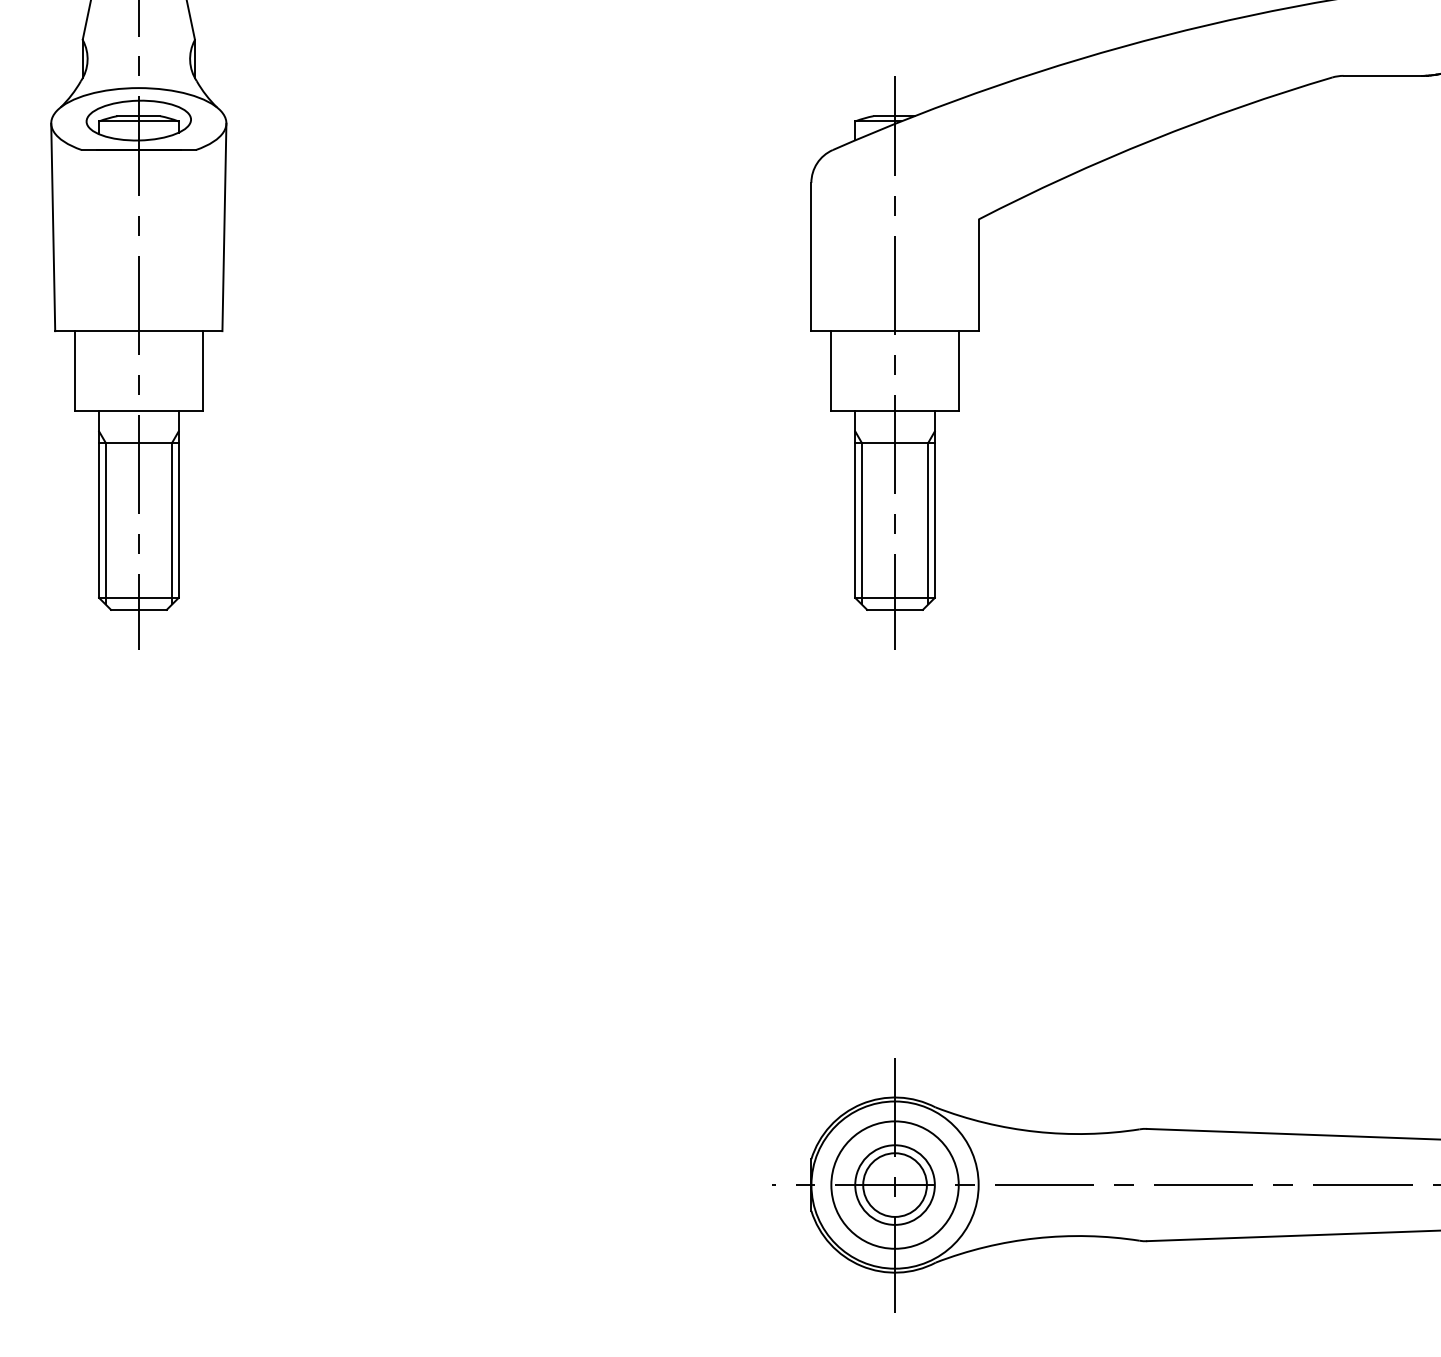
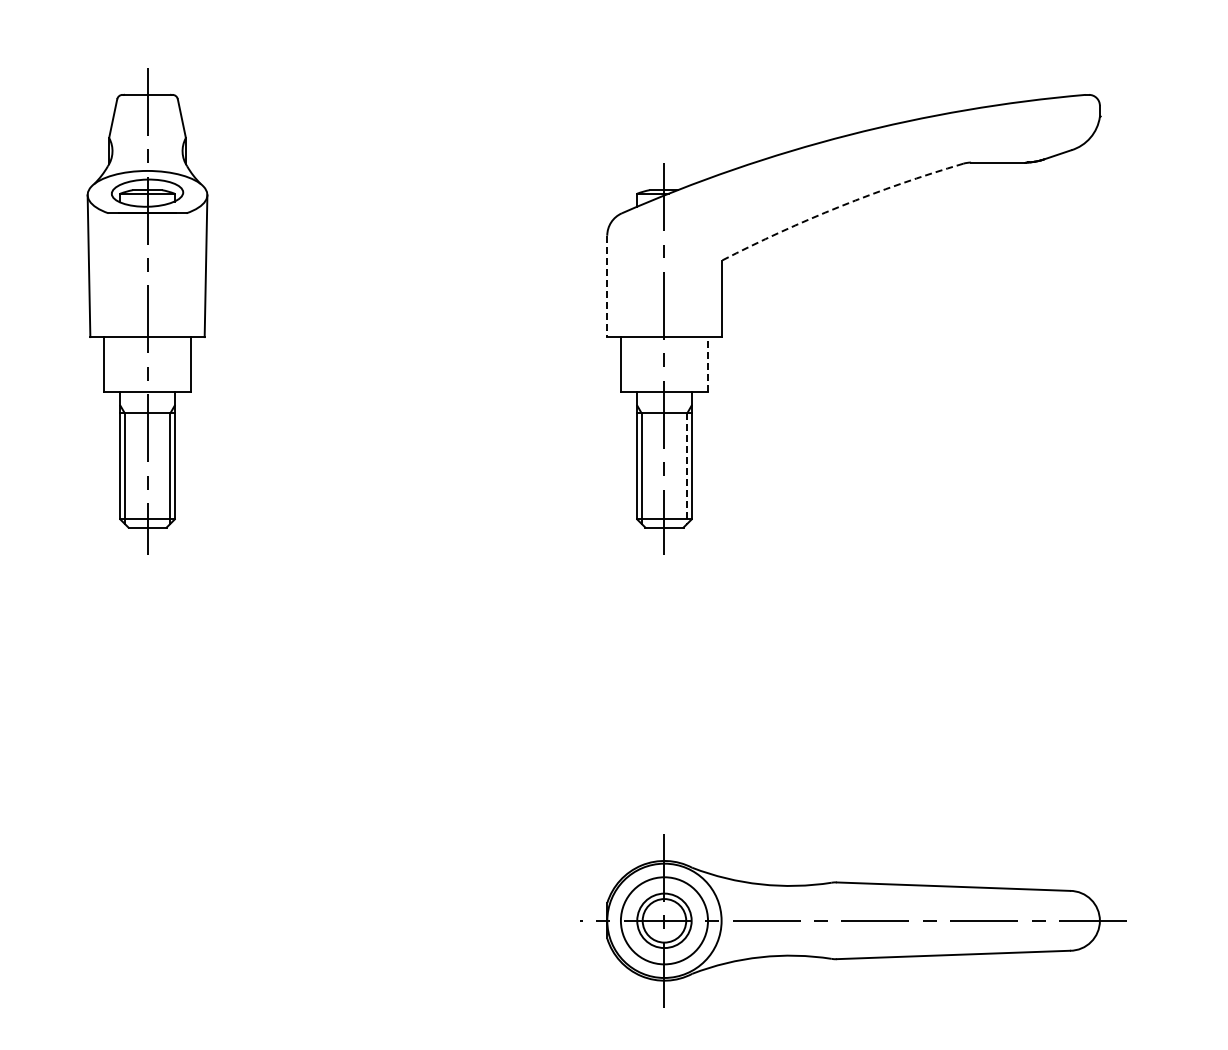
arc: (1152, 140) -> (840, 206), solid -> dashed
line: (811, 257) -> (607, 286), solid -> dashed
line: (959, 369) -> (708, 363), solid -> dashed
line: (928, 524) -> (687, 469), solid -> dashed

